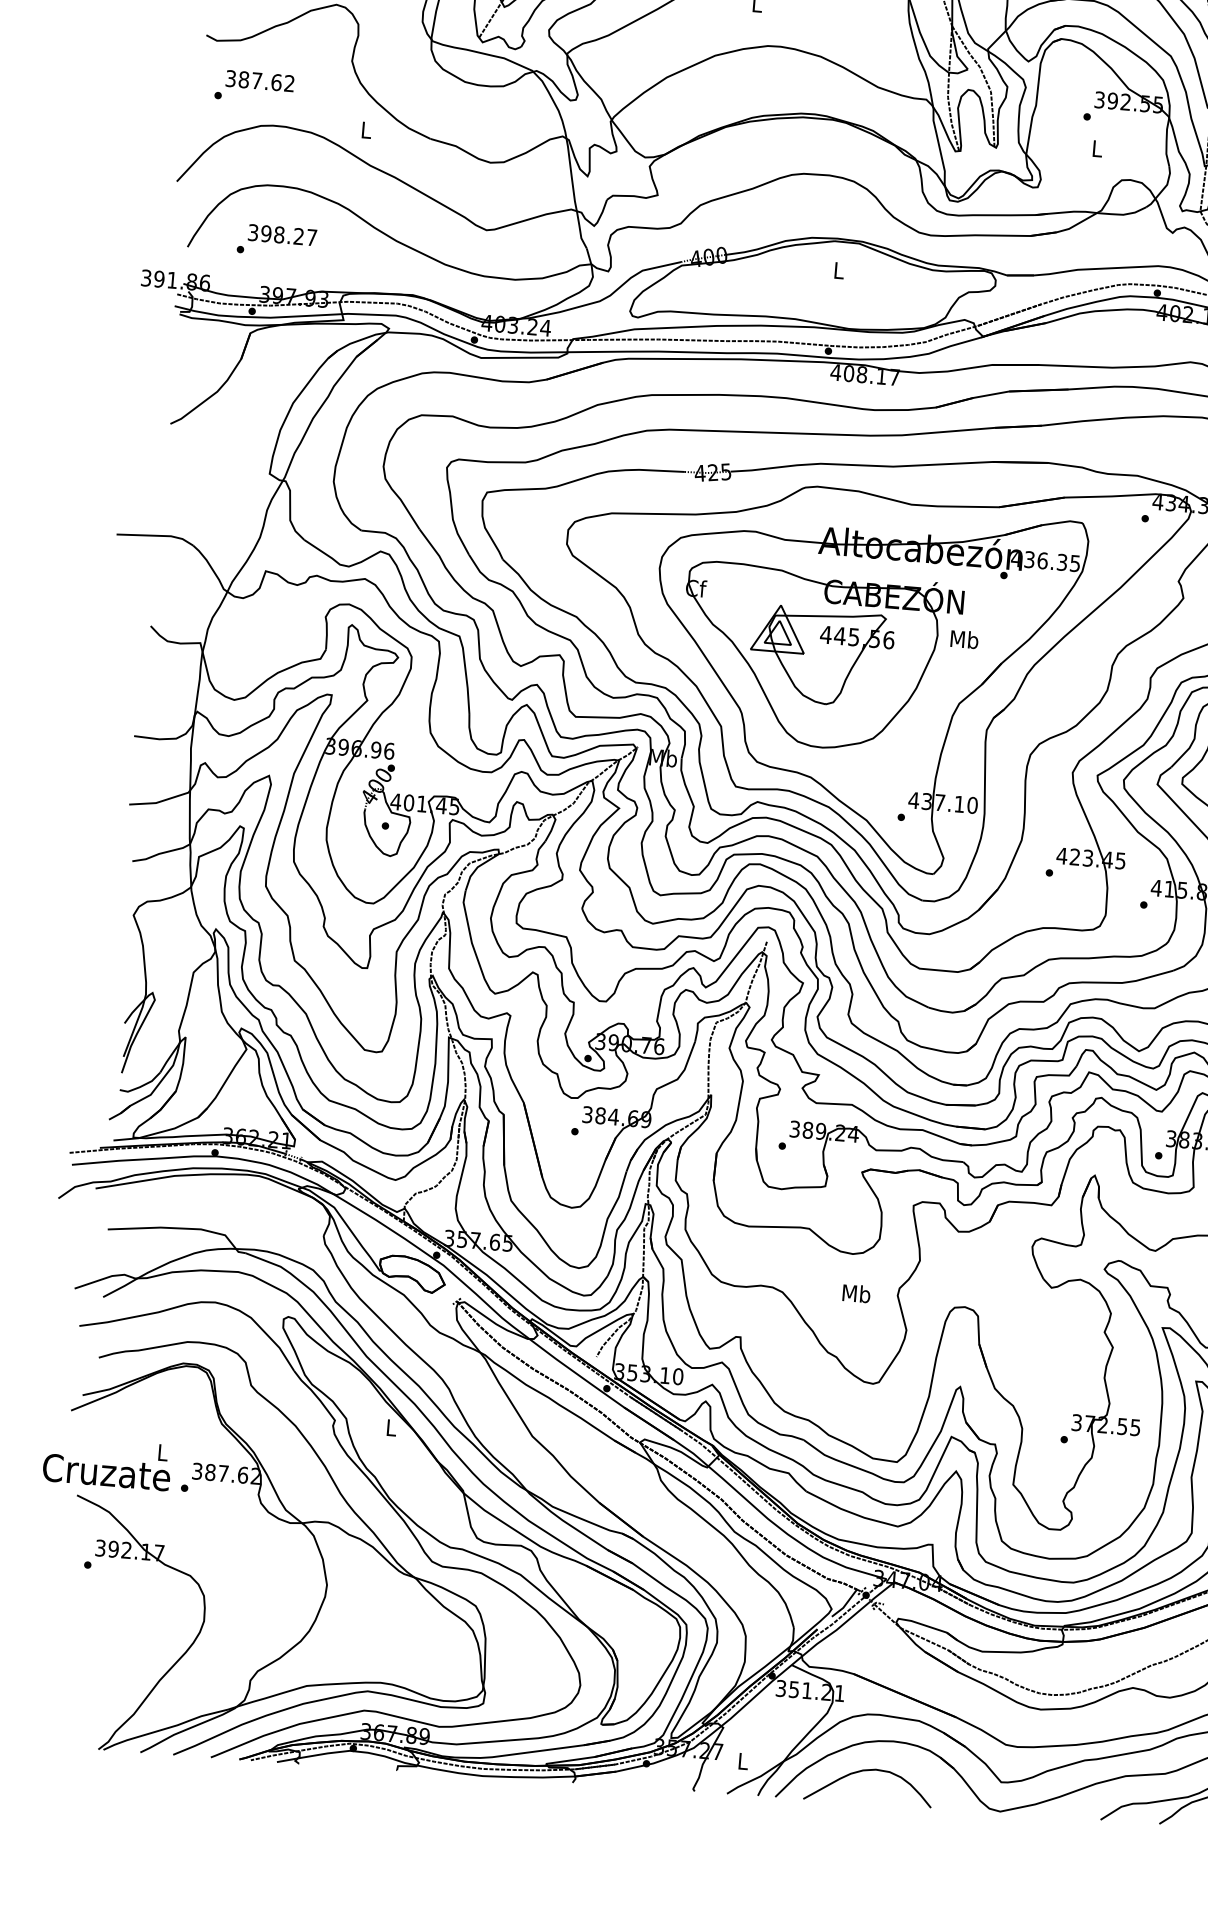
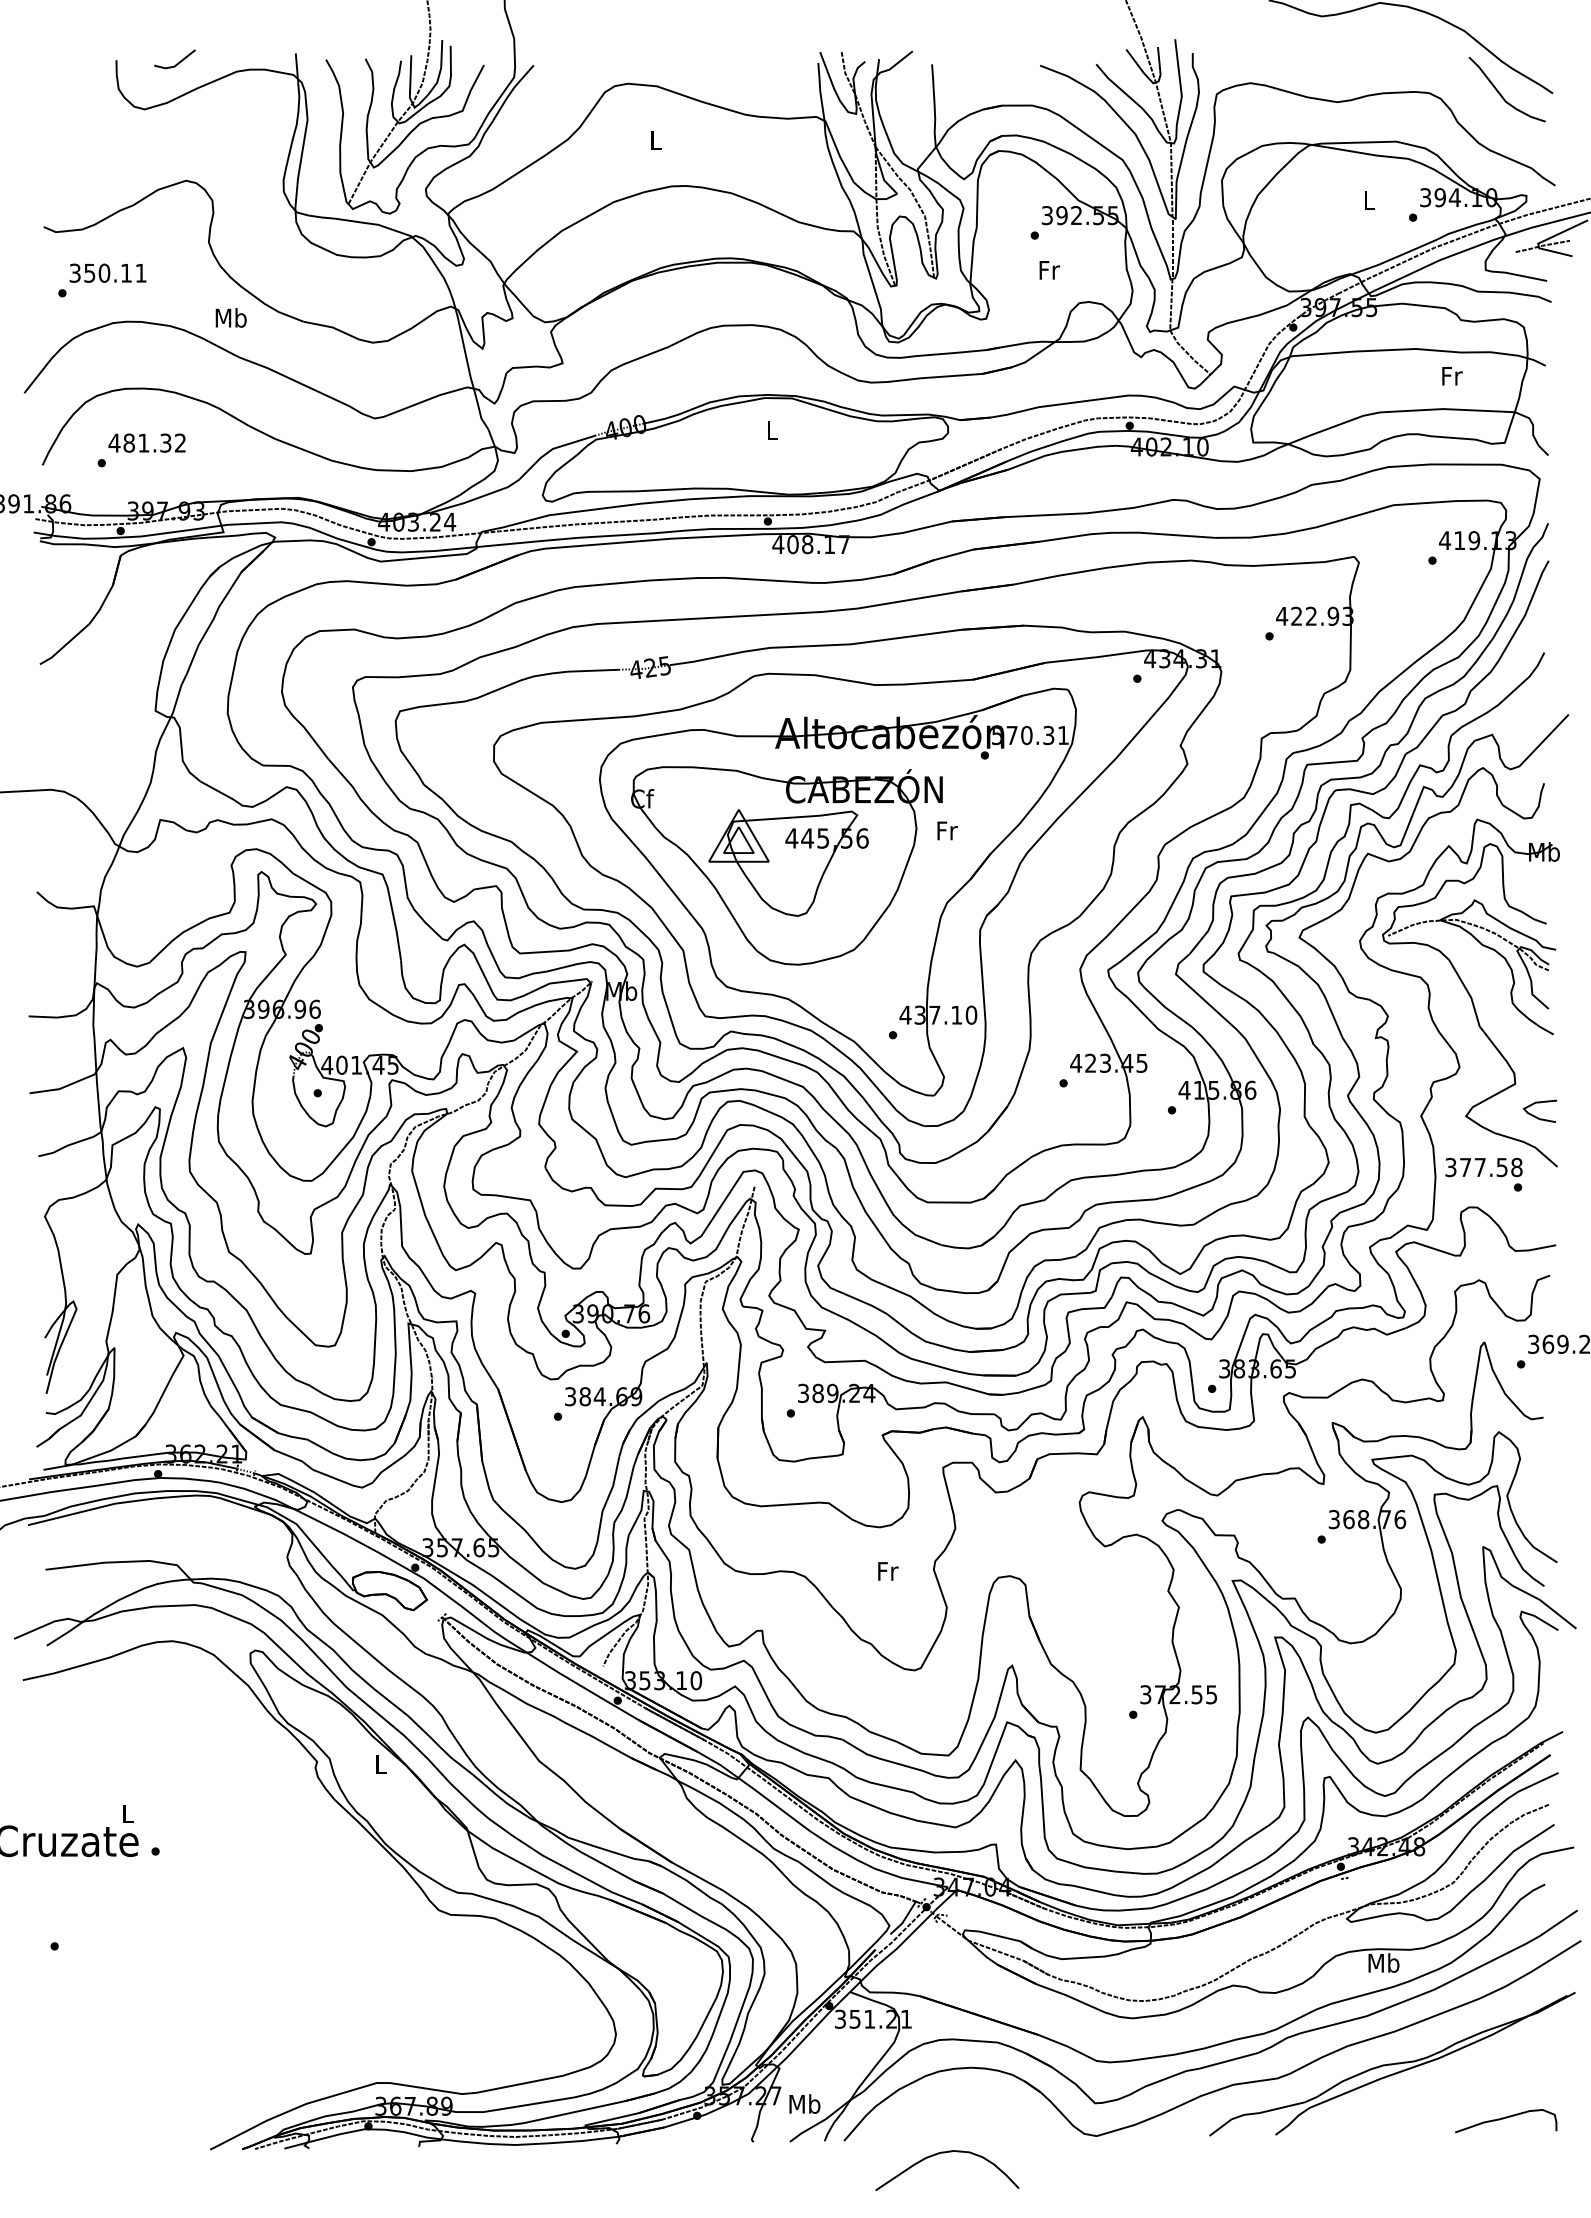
text: (266, 81) -> (115, 272), 387.62 -> 350.11
text: (365, 129) -> (230, 317), L -> Mb
text: (1097, 149) -> (1049, 270), L -> Fr
text: (281, 234) -> (146, 442), 398.27 -> 481.32
text: (1045, 561) -> (1029, 735), 436.35 -> 570.31
text: (964, 639) -> (946, 830), Mb -> Fr
text: (856, 1293) -> (887, 1571), Mb -> Fr
part: (289, 1523) -> (275, 1881), removed
text: (742, 1760) -> (804, 2103), L -> Mb
curve: (868, 1771) -> (945, 2153), moved

